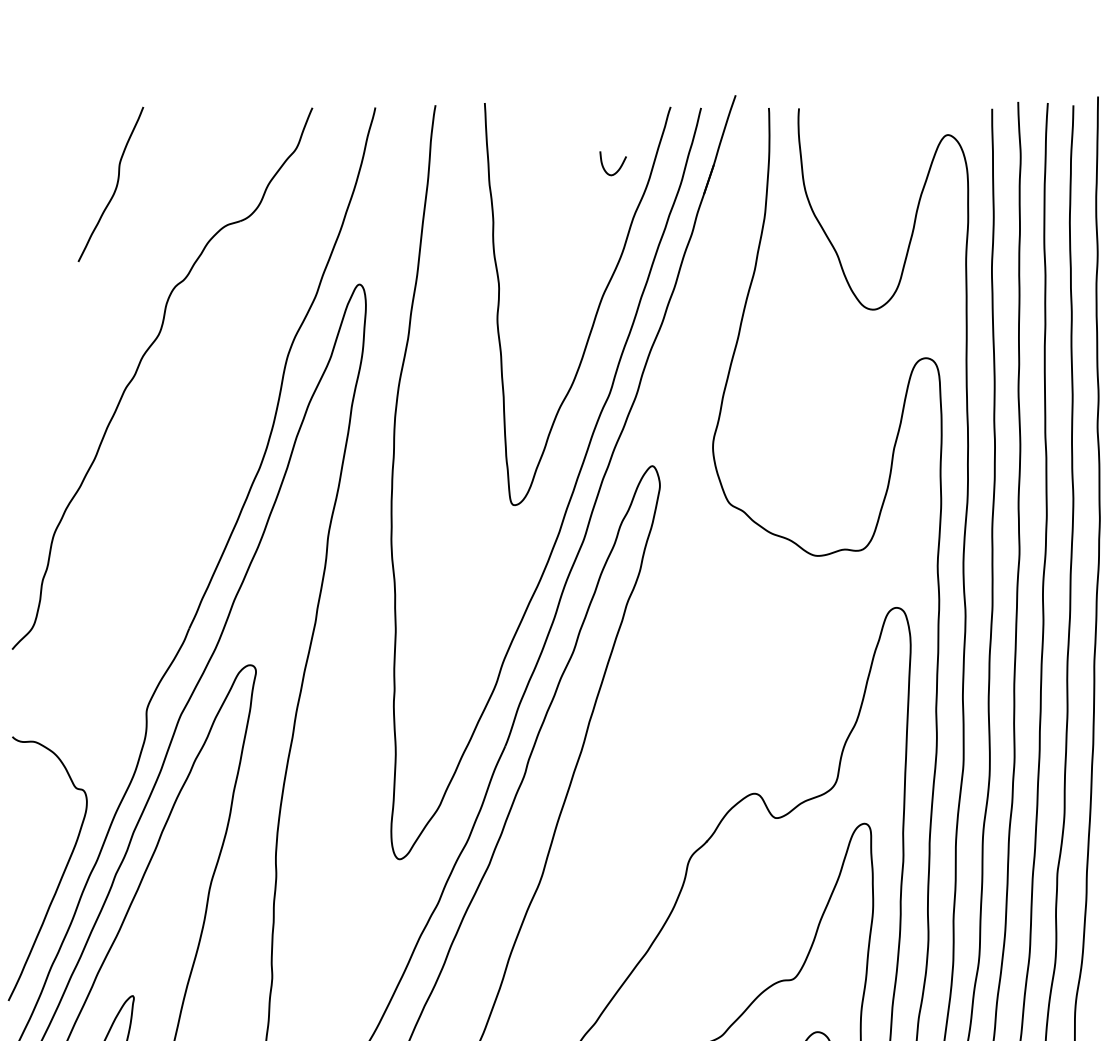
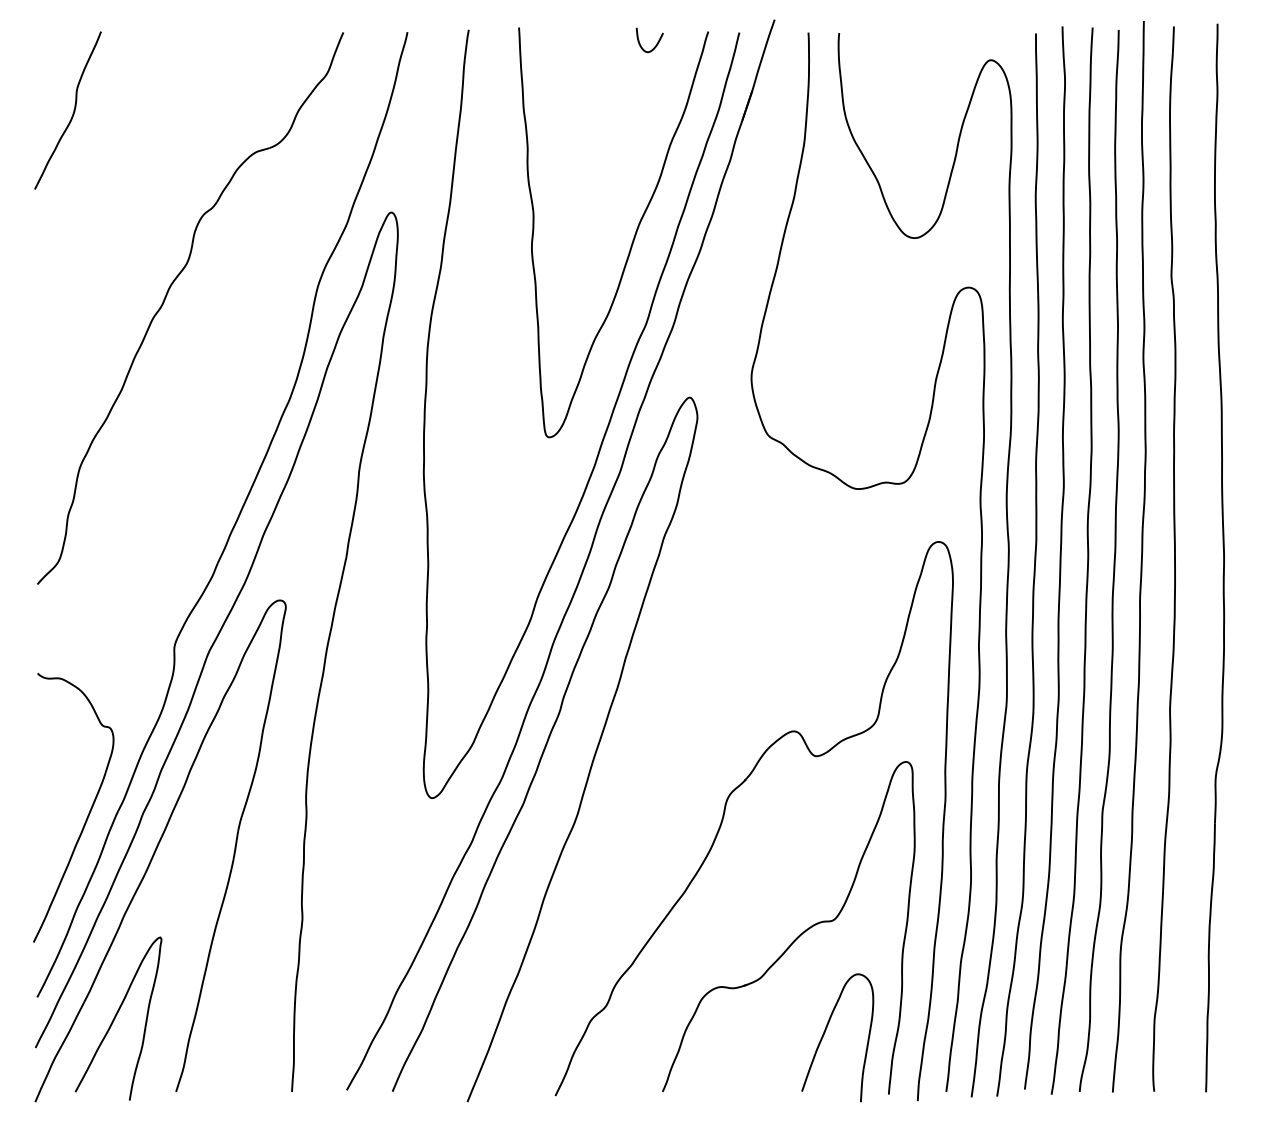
curve: (619, 166) -> (656, 43), moved
curve: (115, 187) -> (72, 113), moved

